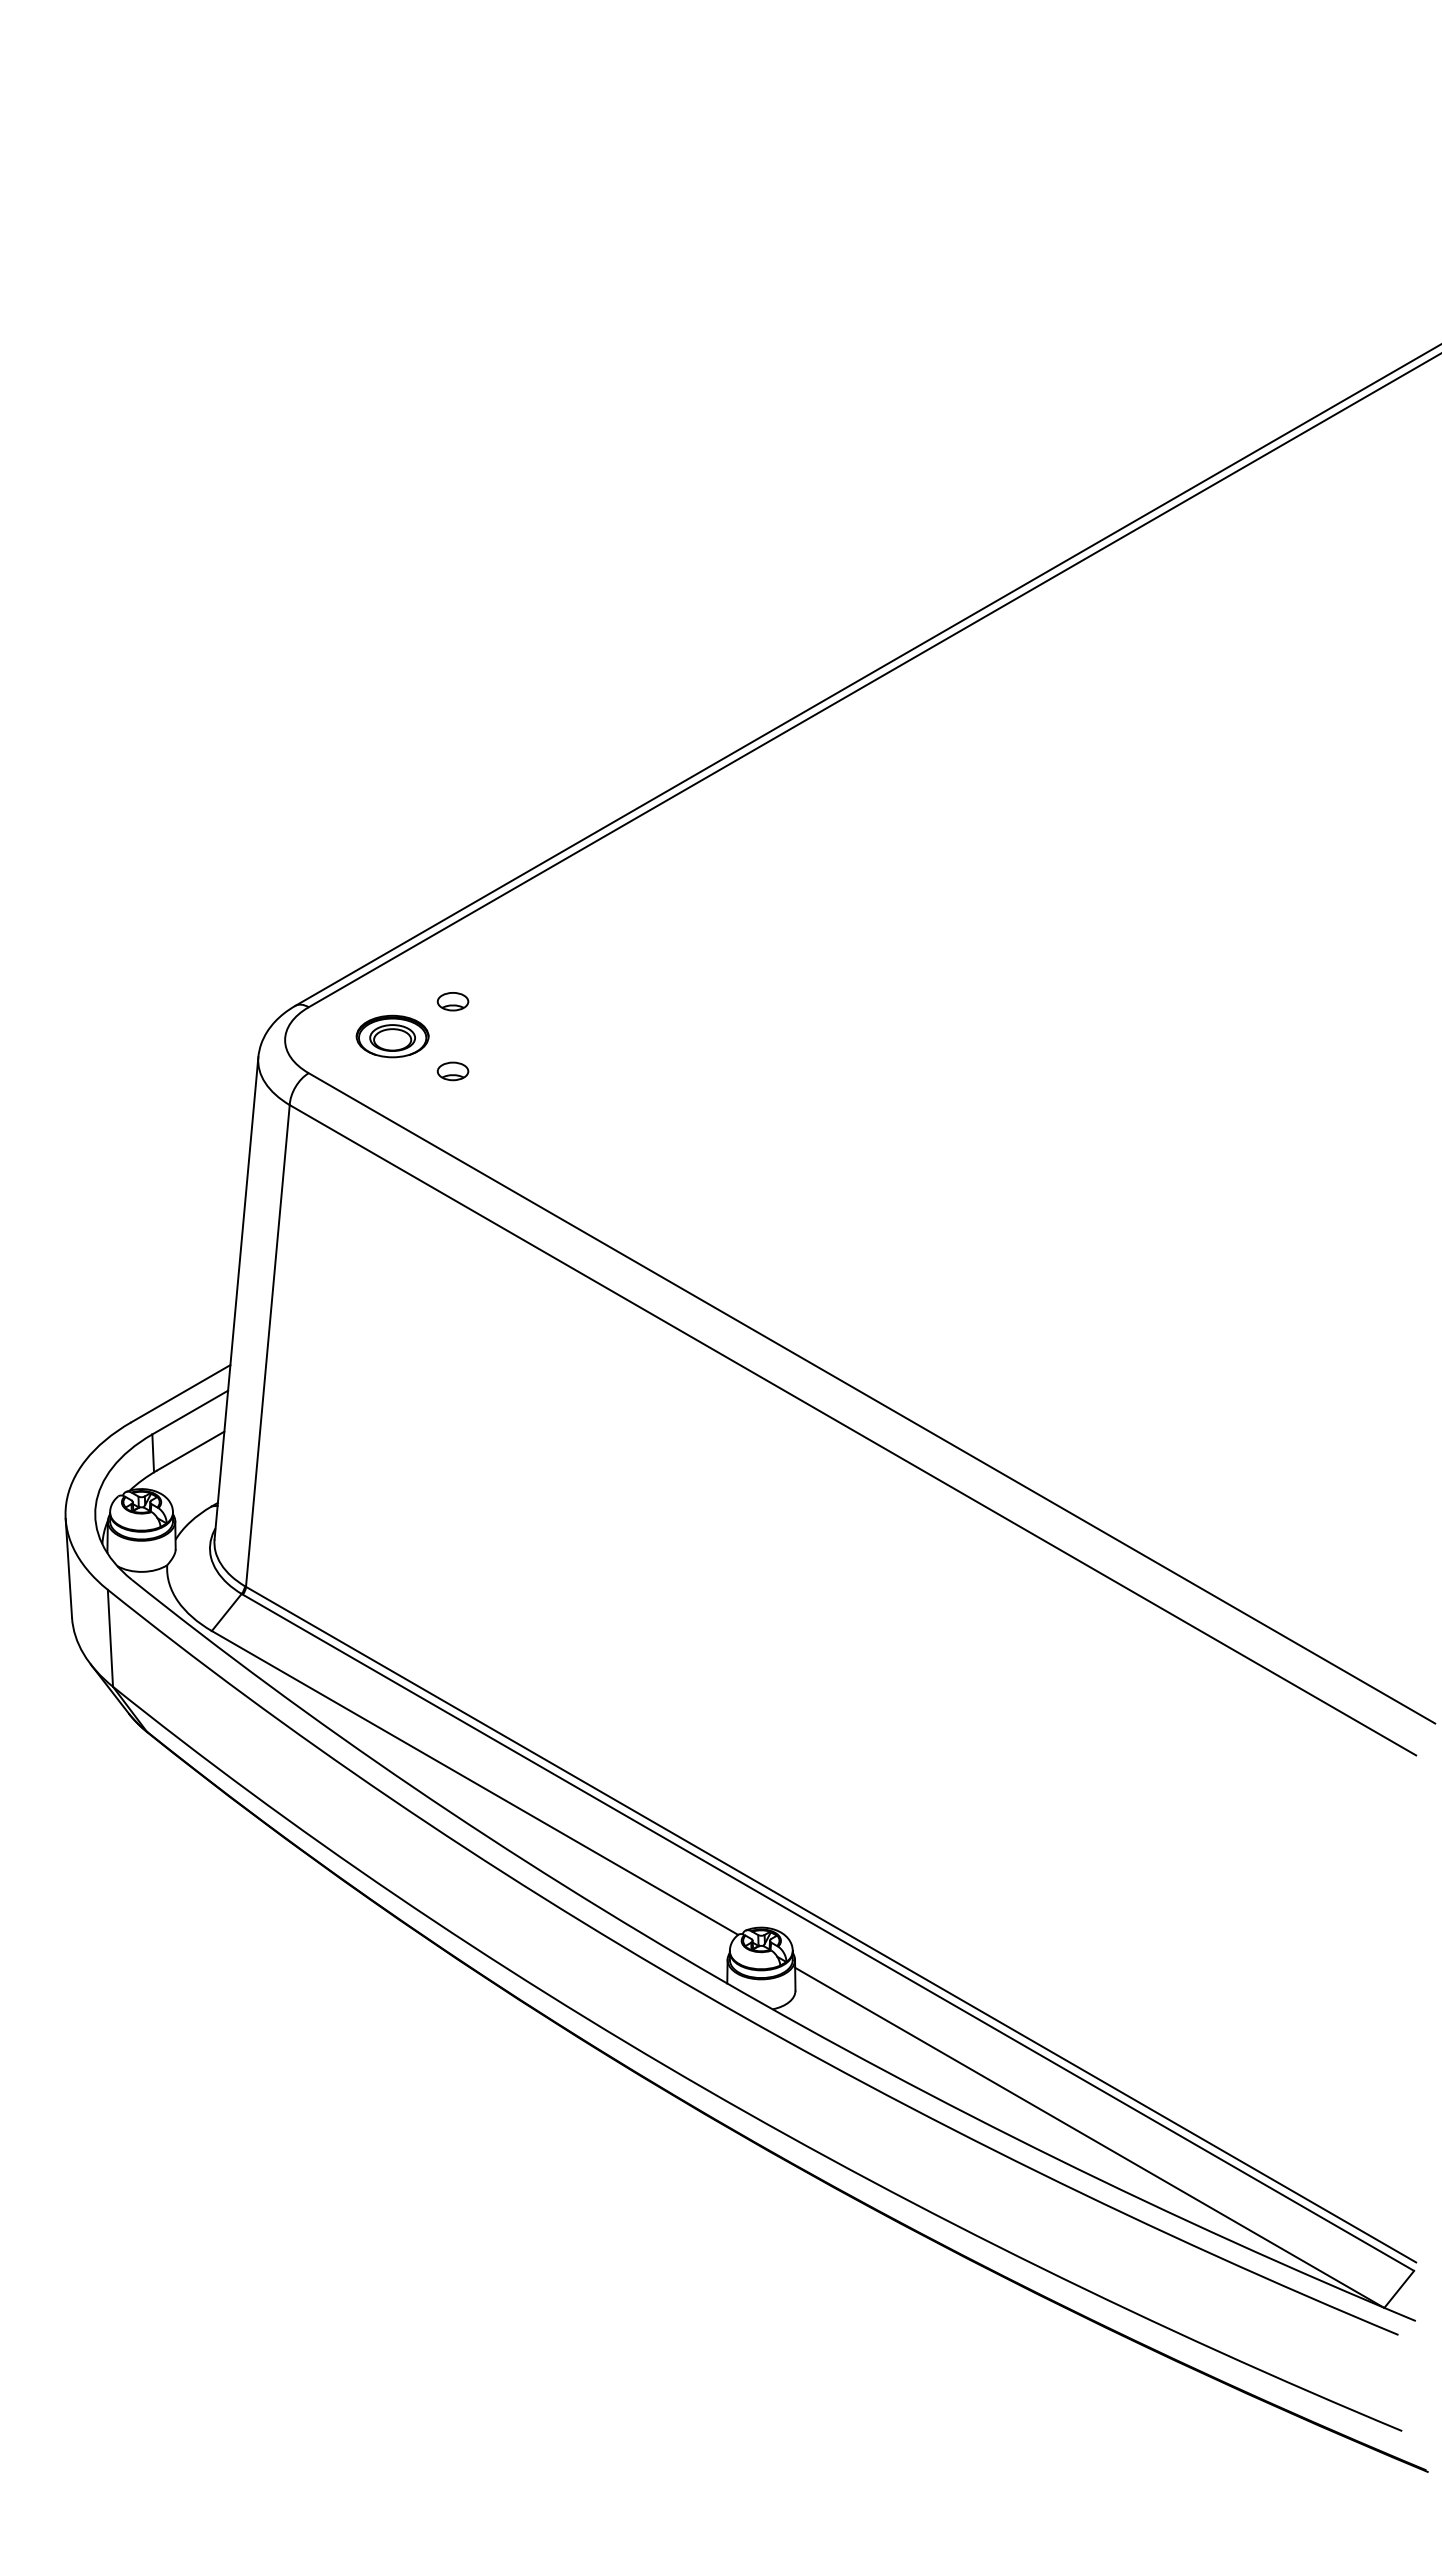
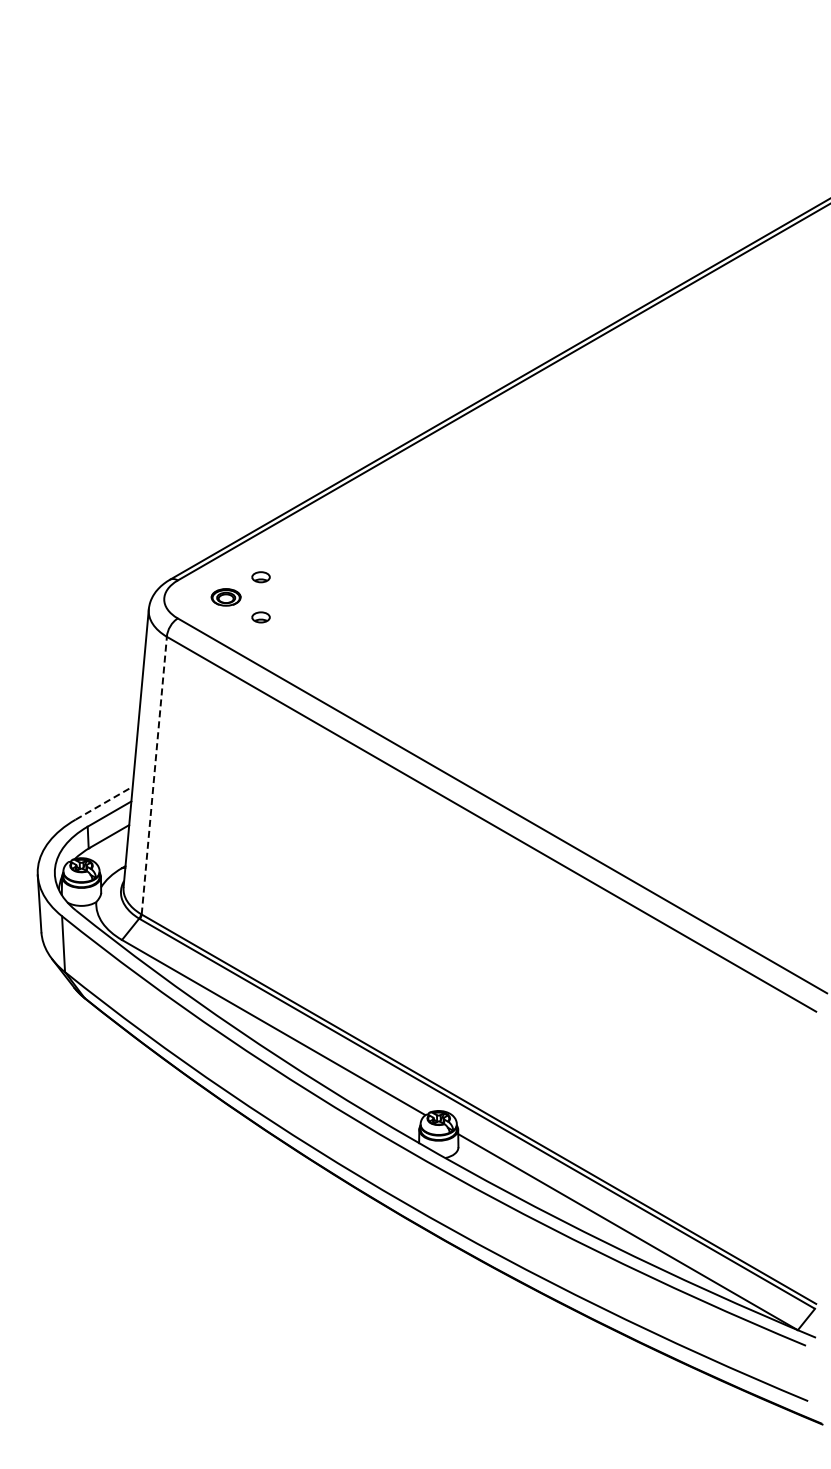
part: (391, 1036) -> (225, 597), size x0.7
line: (268, 1345) -> (154, 775), solid -> dashed
line: (181, 1394) -> (104, 803), solid -> dashed

